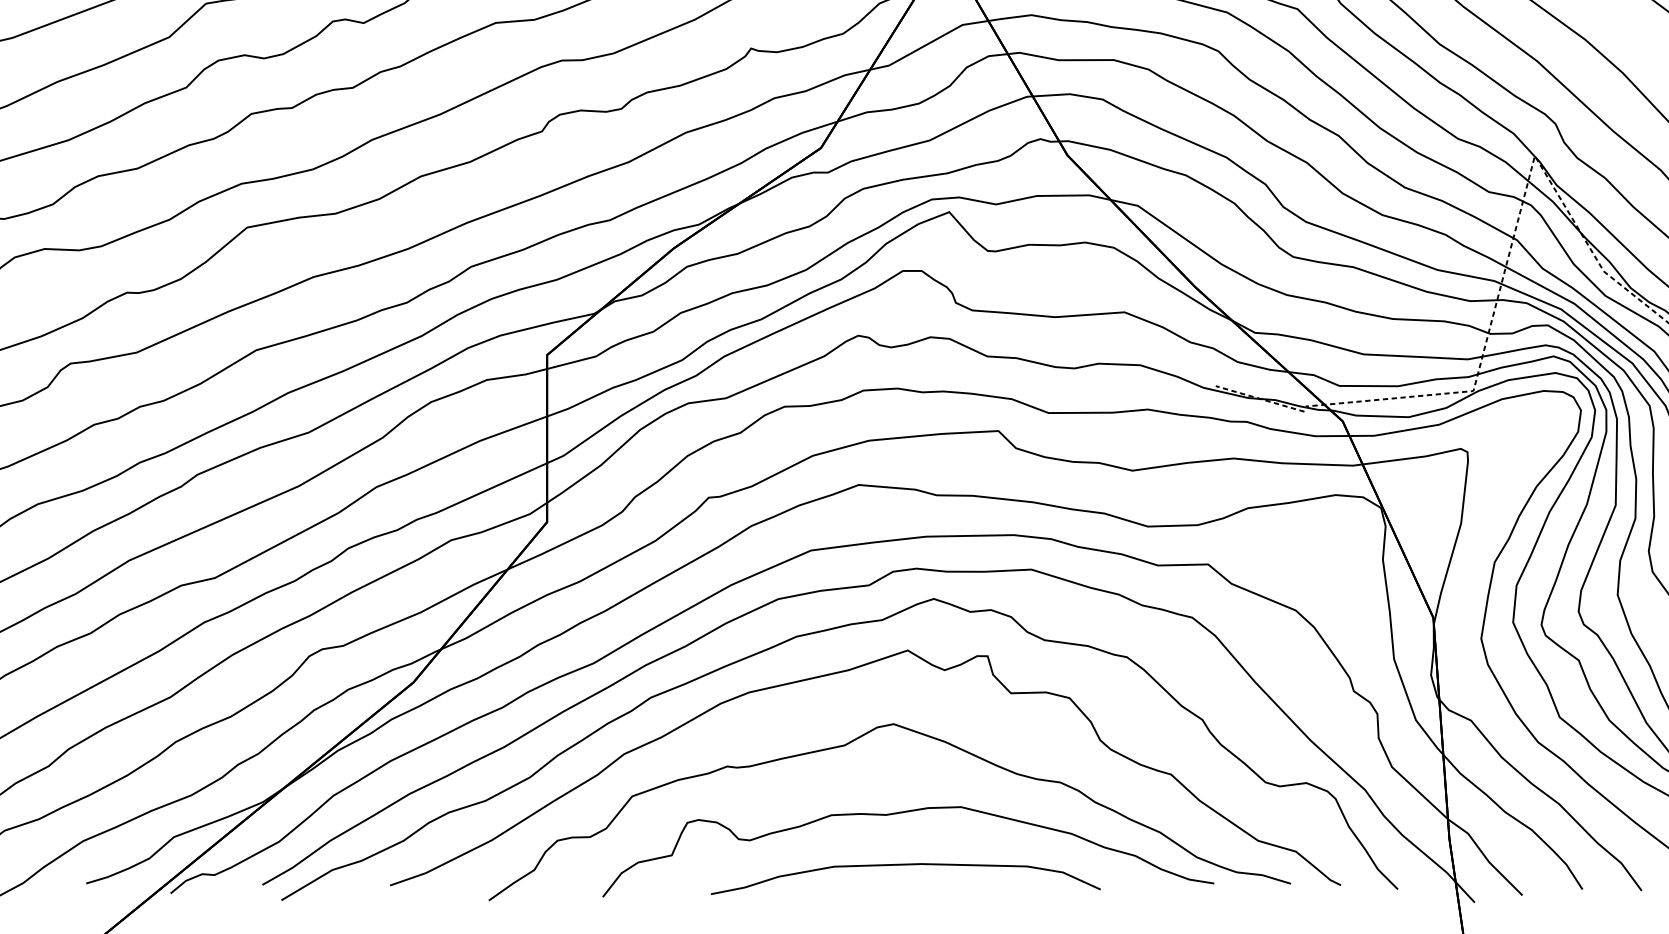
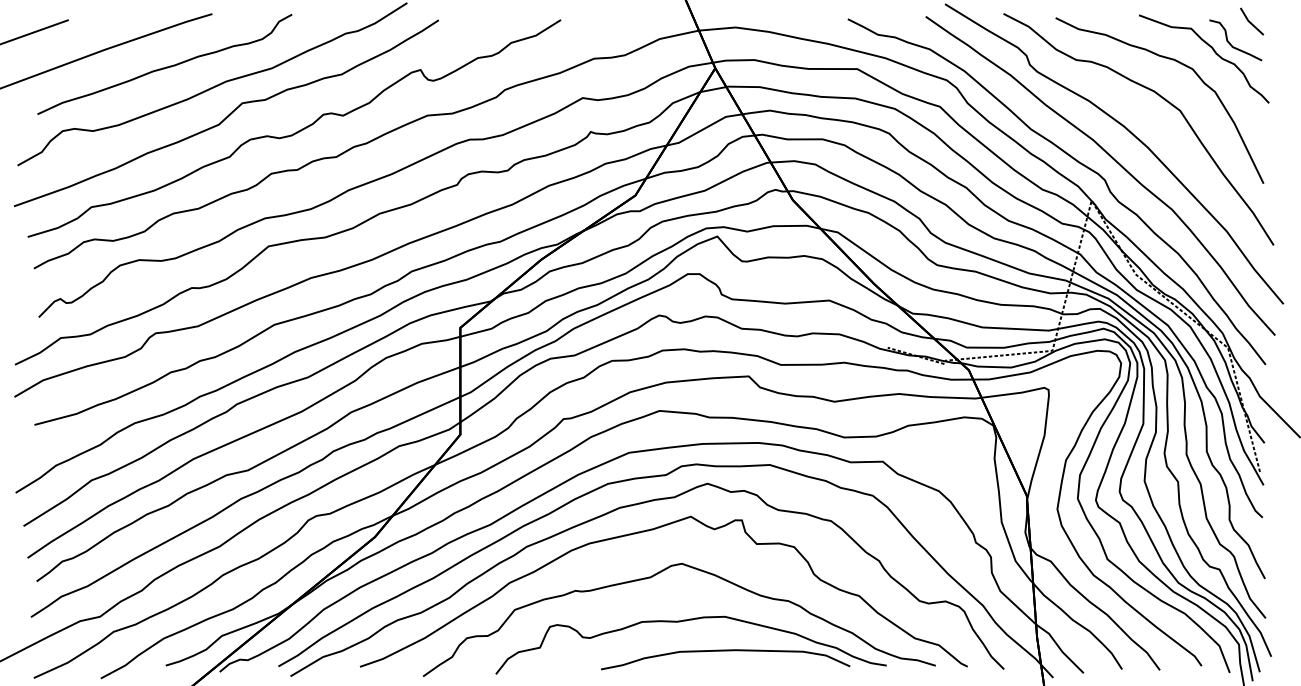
curve: (905, 866) -> (725, 651), moved

